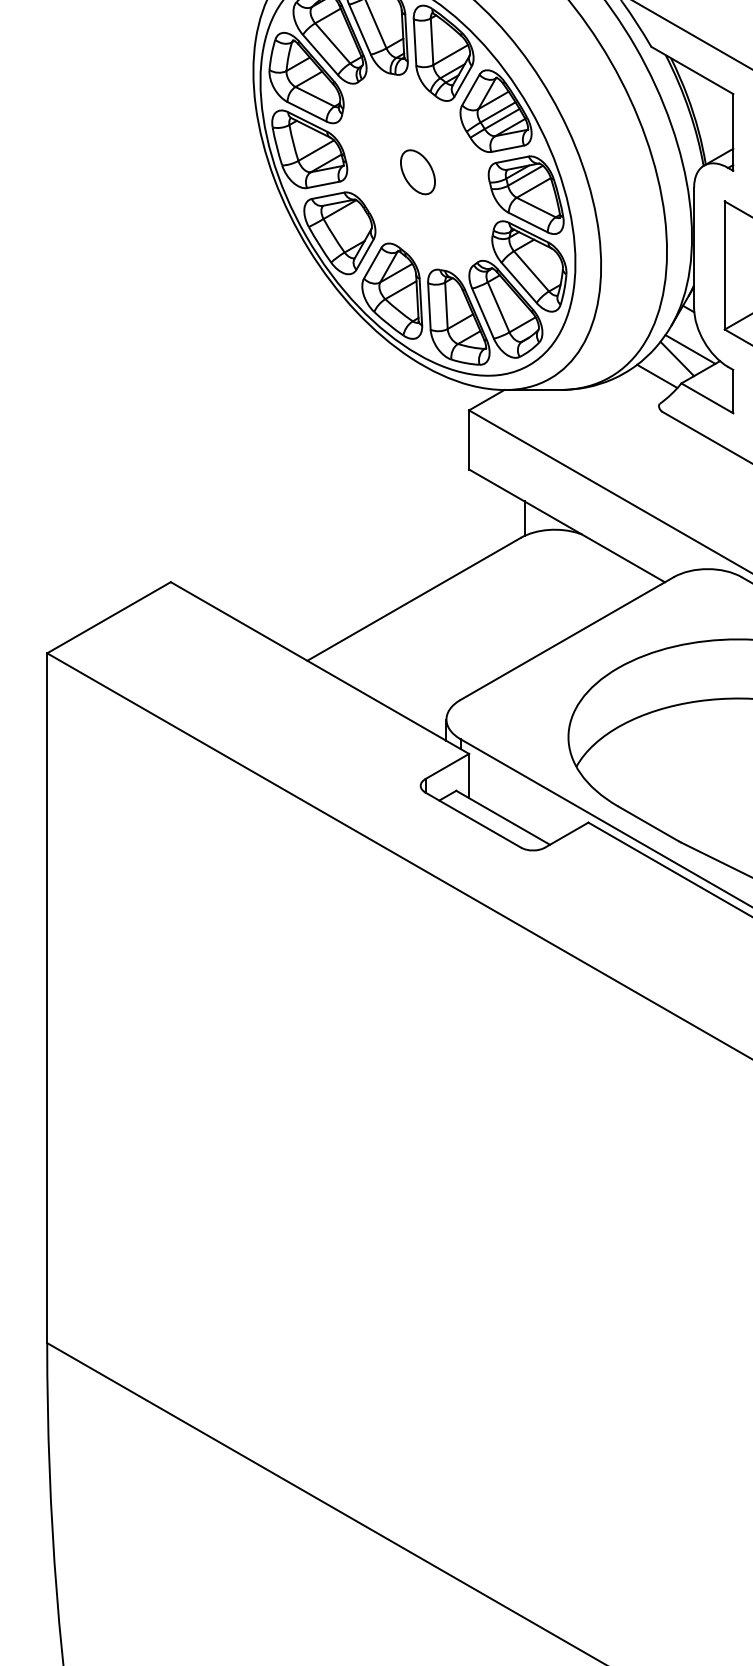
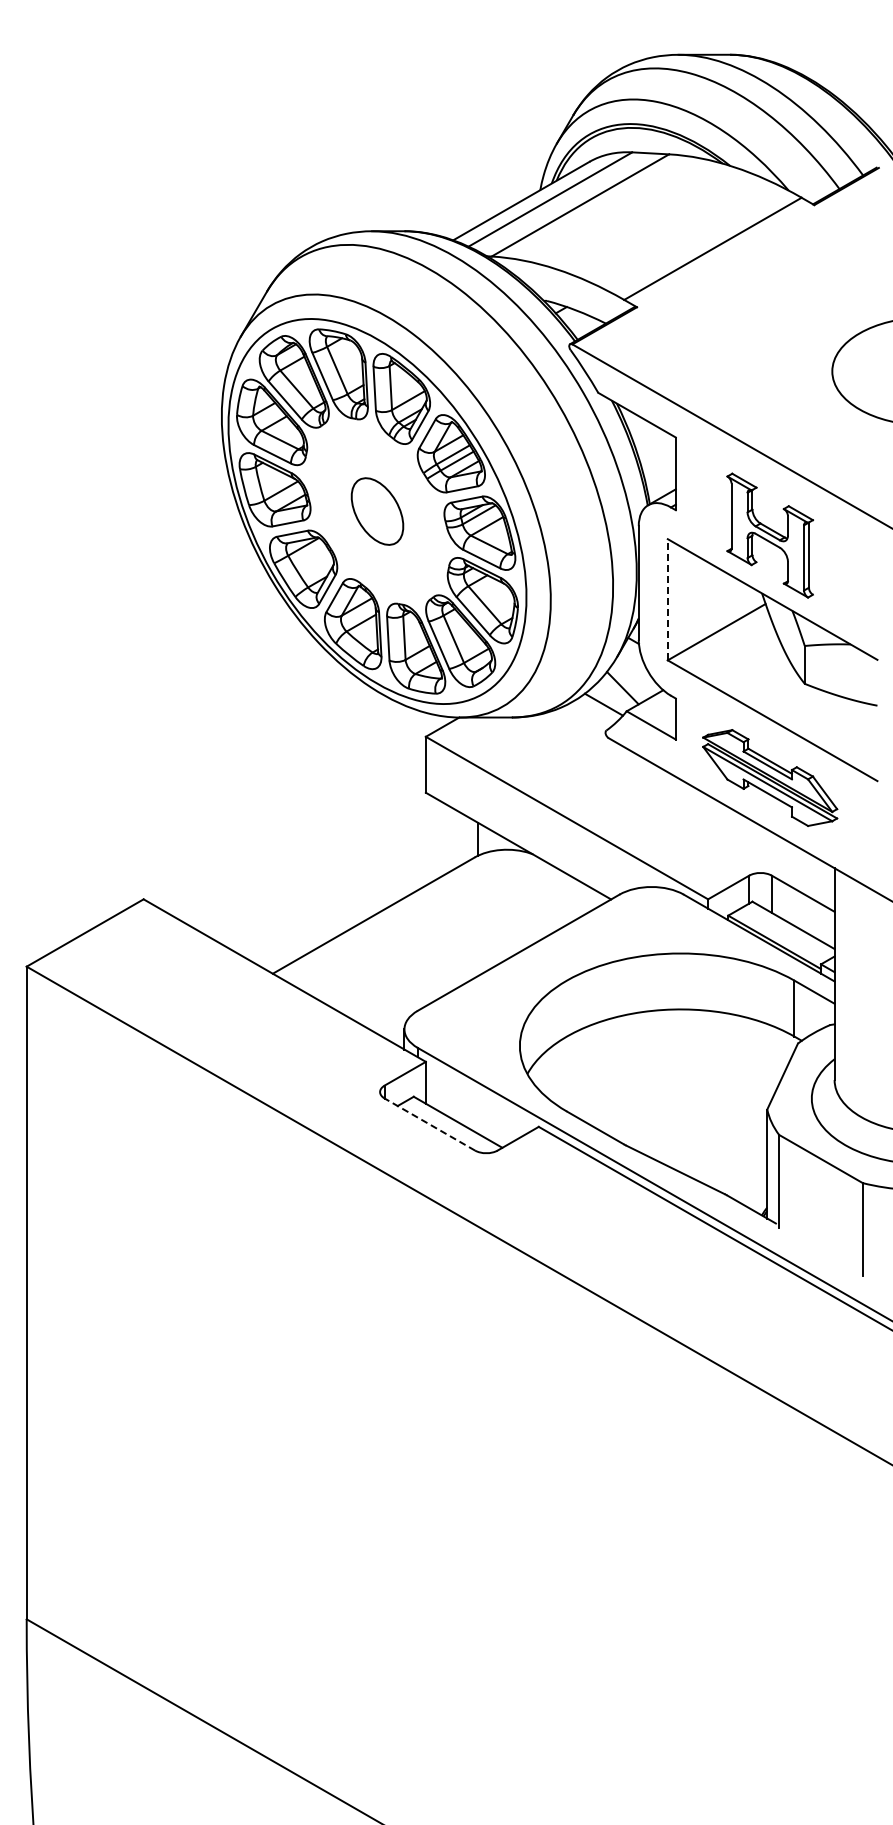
part: (417, 172) -> (377, 511), size x1.6
line: (724, 265) -> (667, 599), solid -> dashed
line: (689, 348) -> (634, 678), removed
line: (472, 820) -> (429, 1124), solid -> dashed

